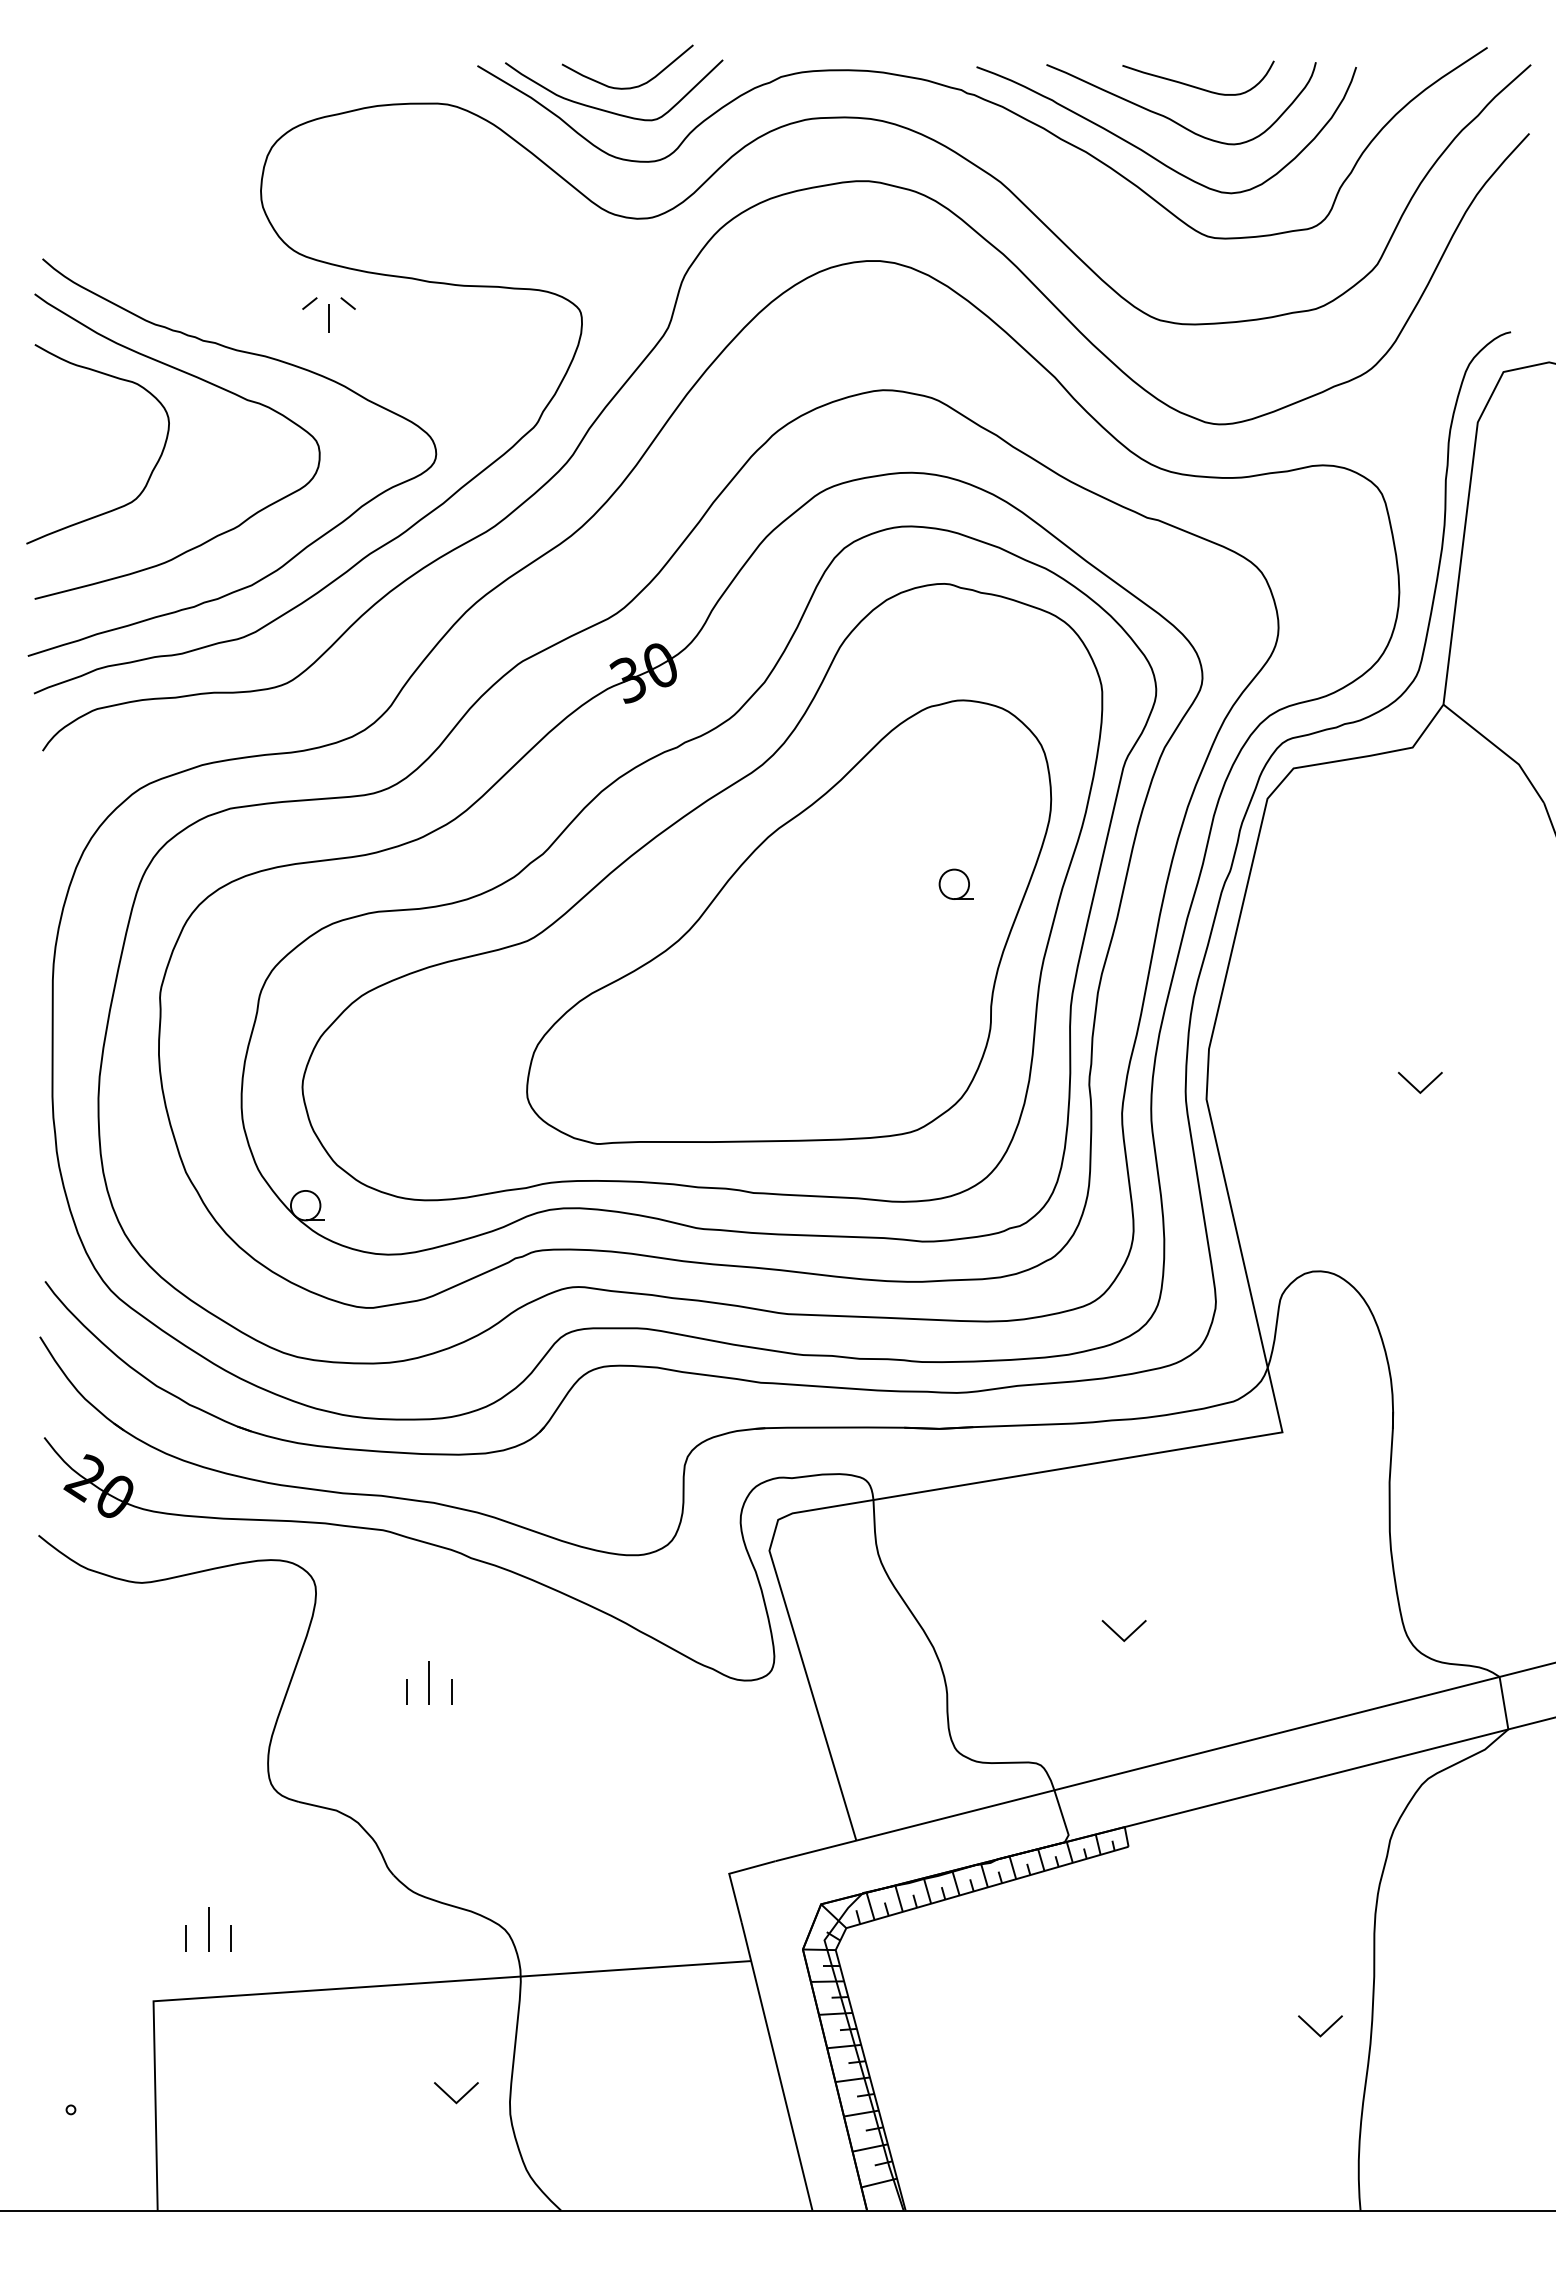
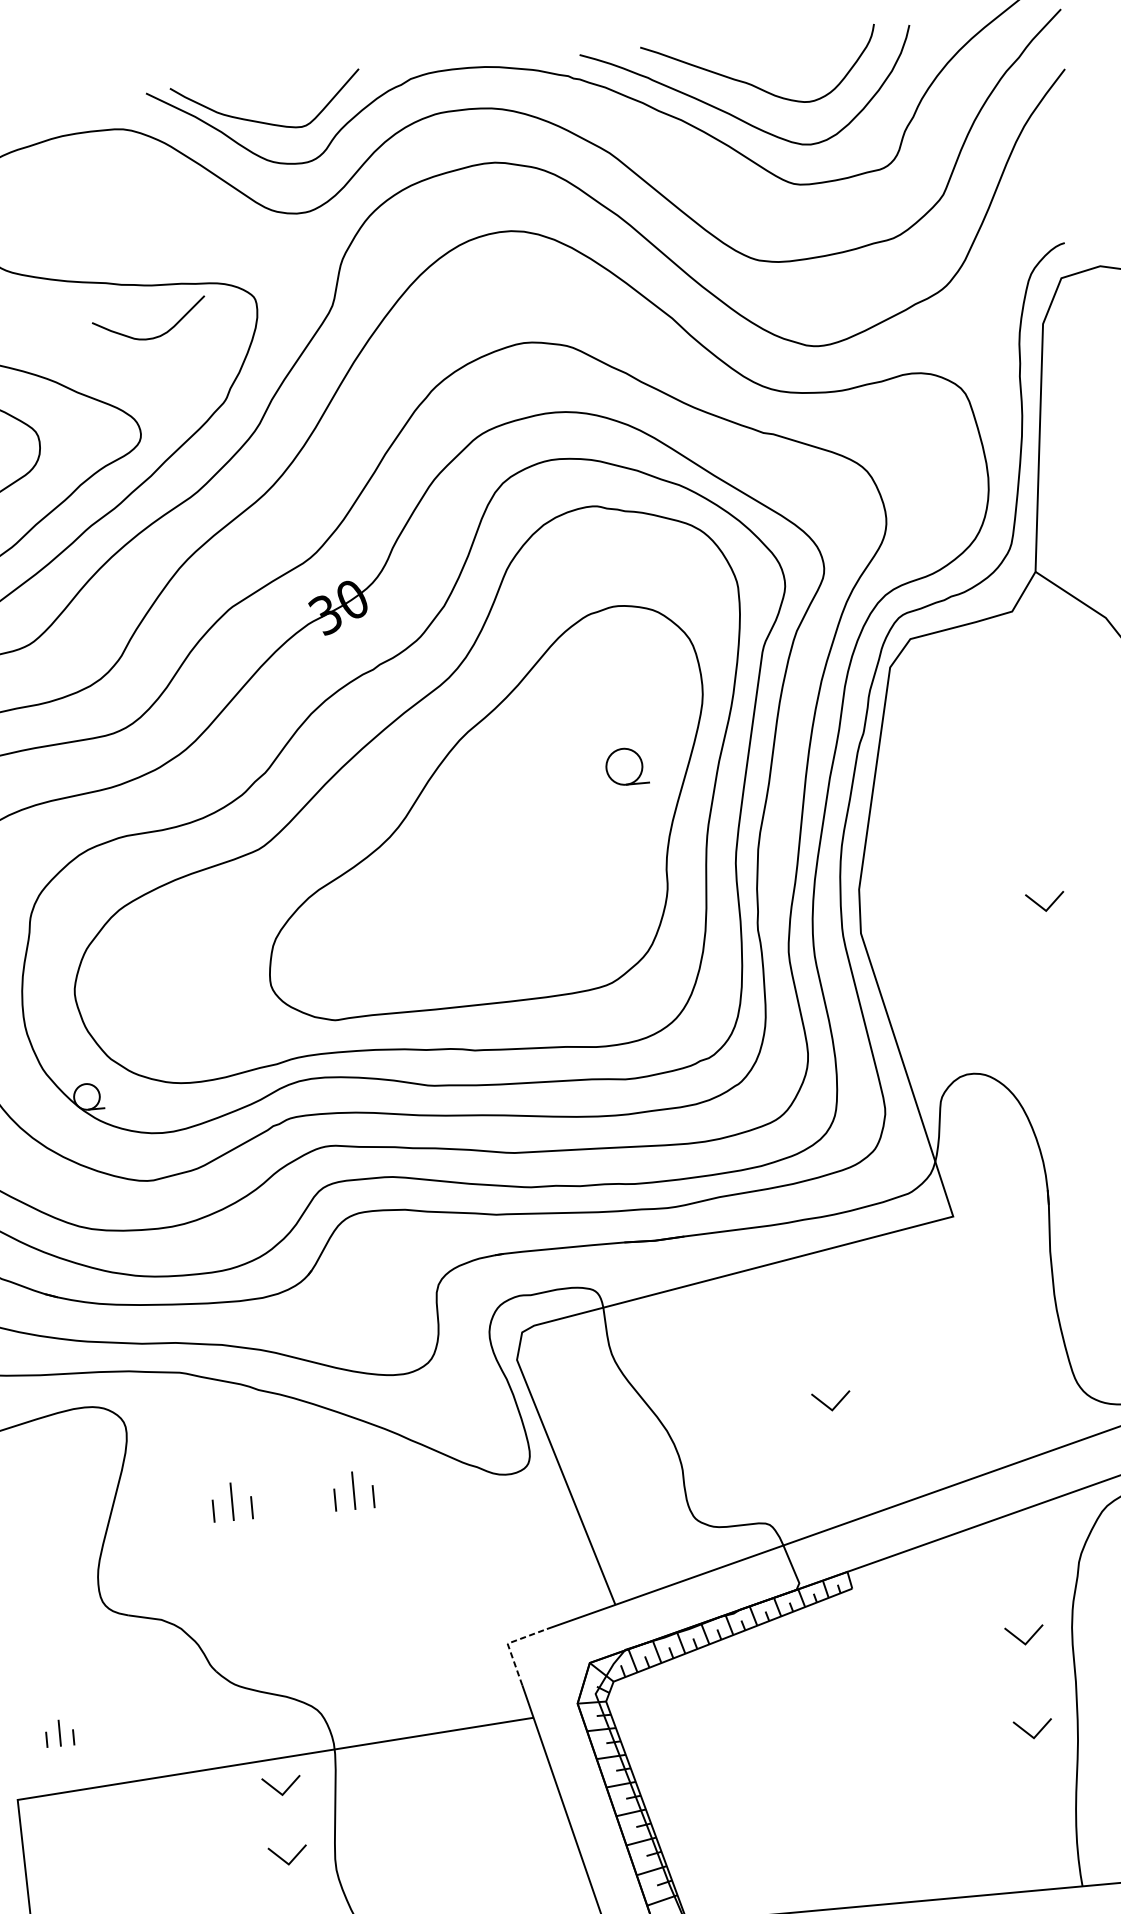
curve: (632, 86) -> (155, 336), moved
curve: (1196, 86) -> (772, 54), removed
part: (328, 314) -> (36, 321), removed
part: (955, 883) -> (625, 765), size x1.4
part: (569, 1682) -> (353, 1490), added
line: (729, 1873) -> (507, 1643), solid -> dashed
part: (1315, 1922) -> (1020, 1639), added
part: (208, 1929) -> (59, 1733), size x0.7
part: (456, 2013) -> (281, 1786), added

